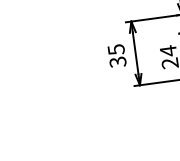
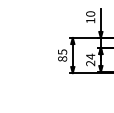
text: (117, 61) -> (62, 58), 35 -> 85

